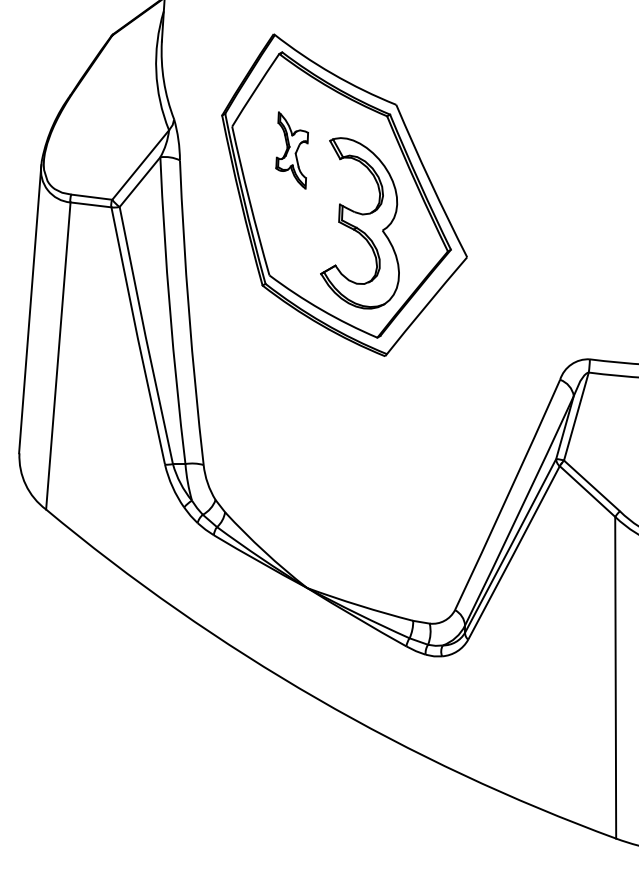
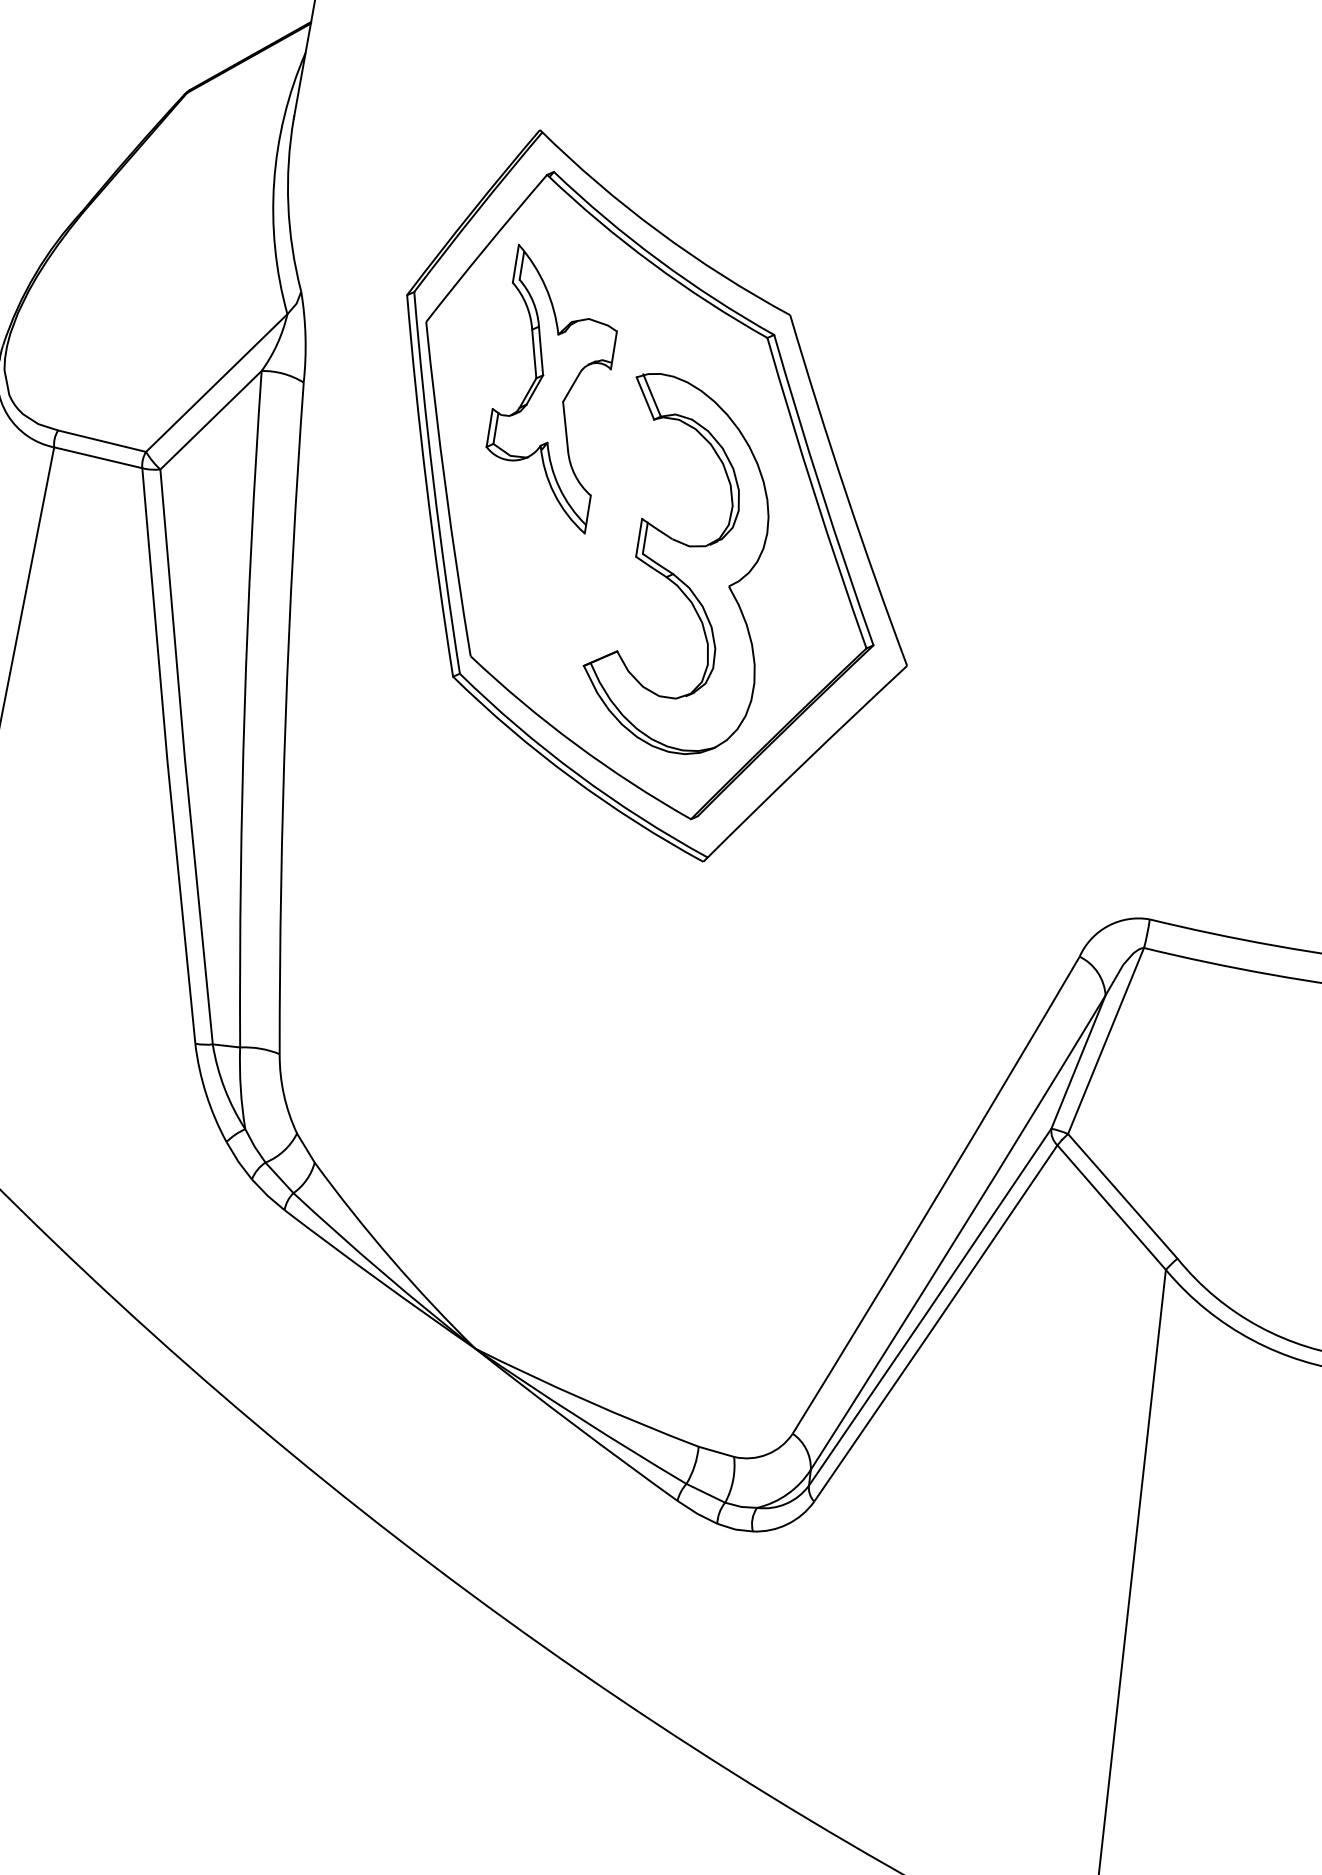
part: (291, 150) -> (549, 388), size x1.67

